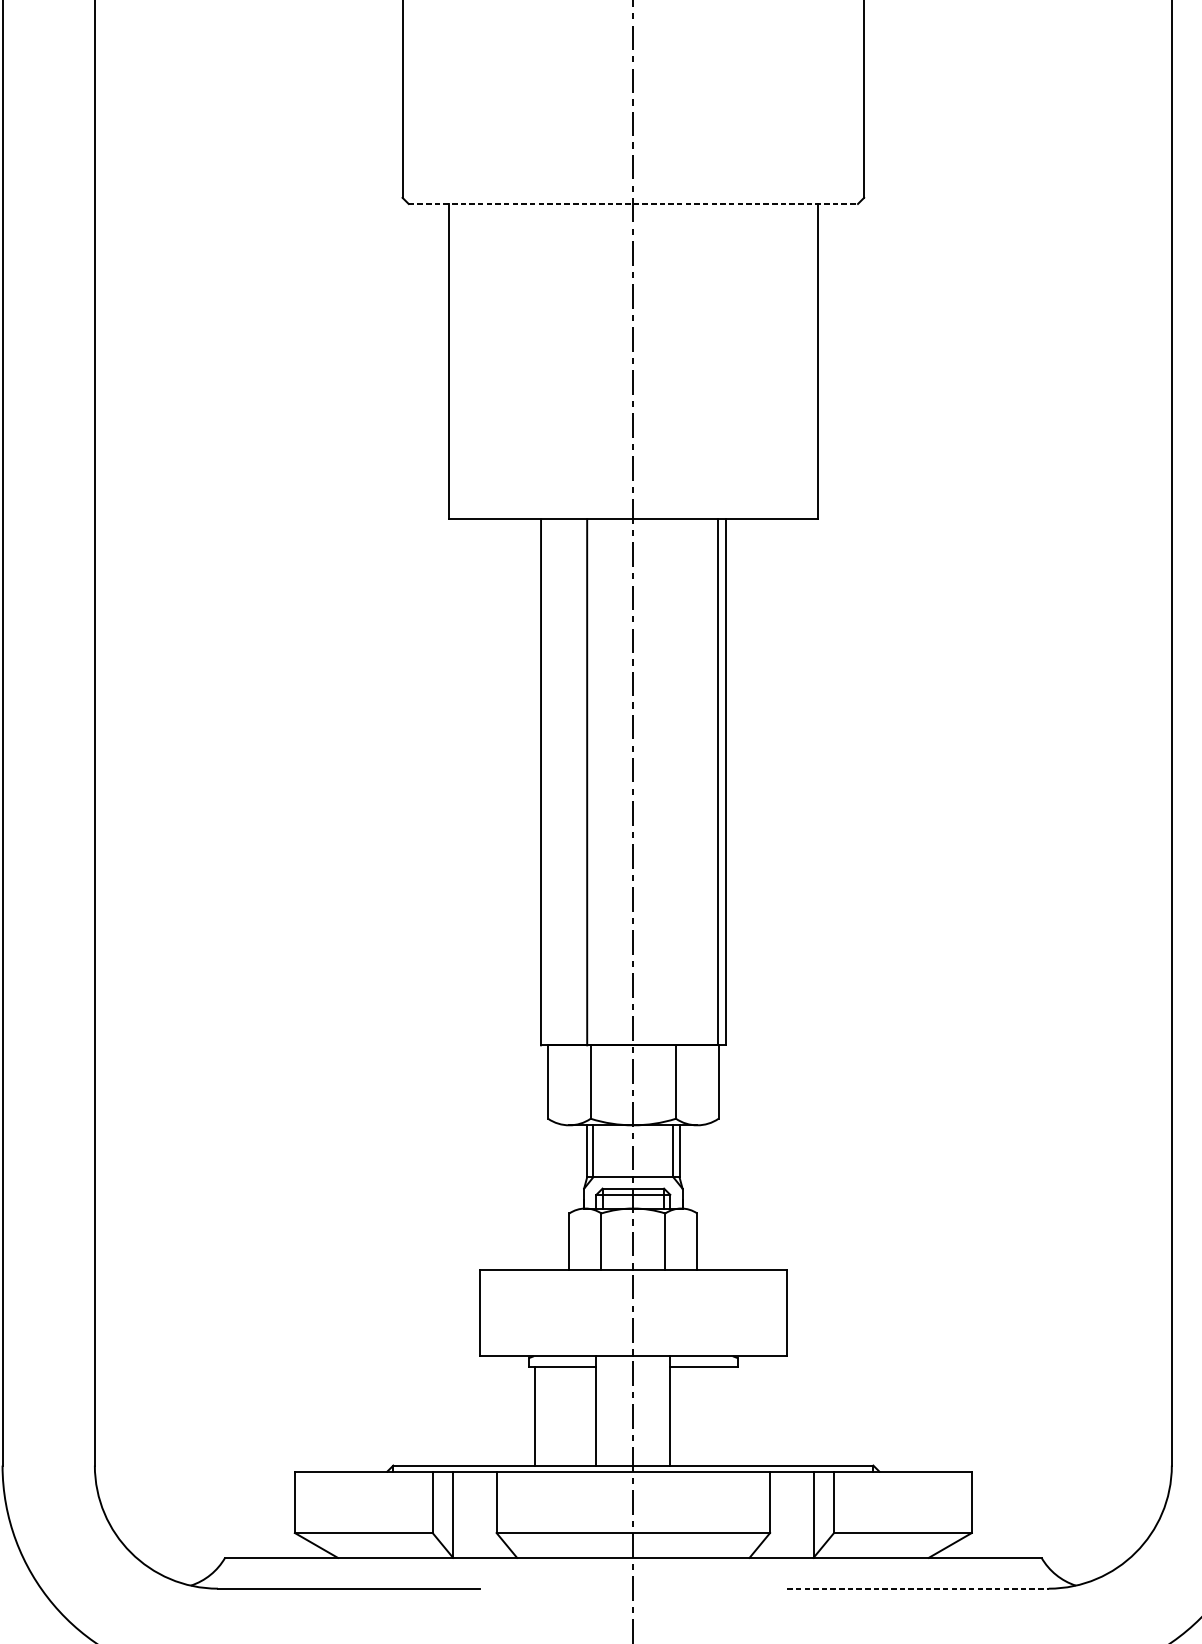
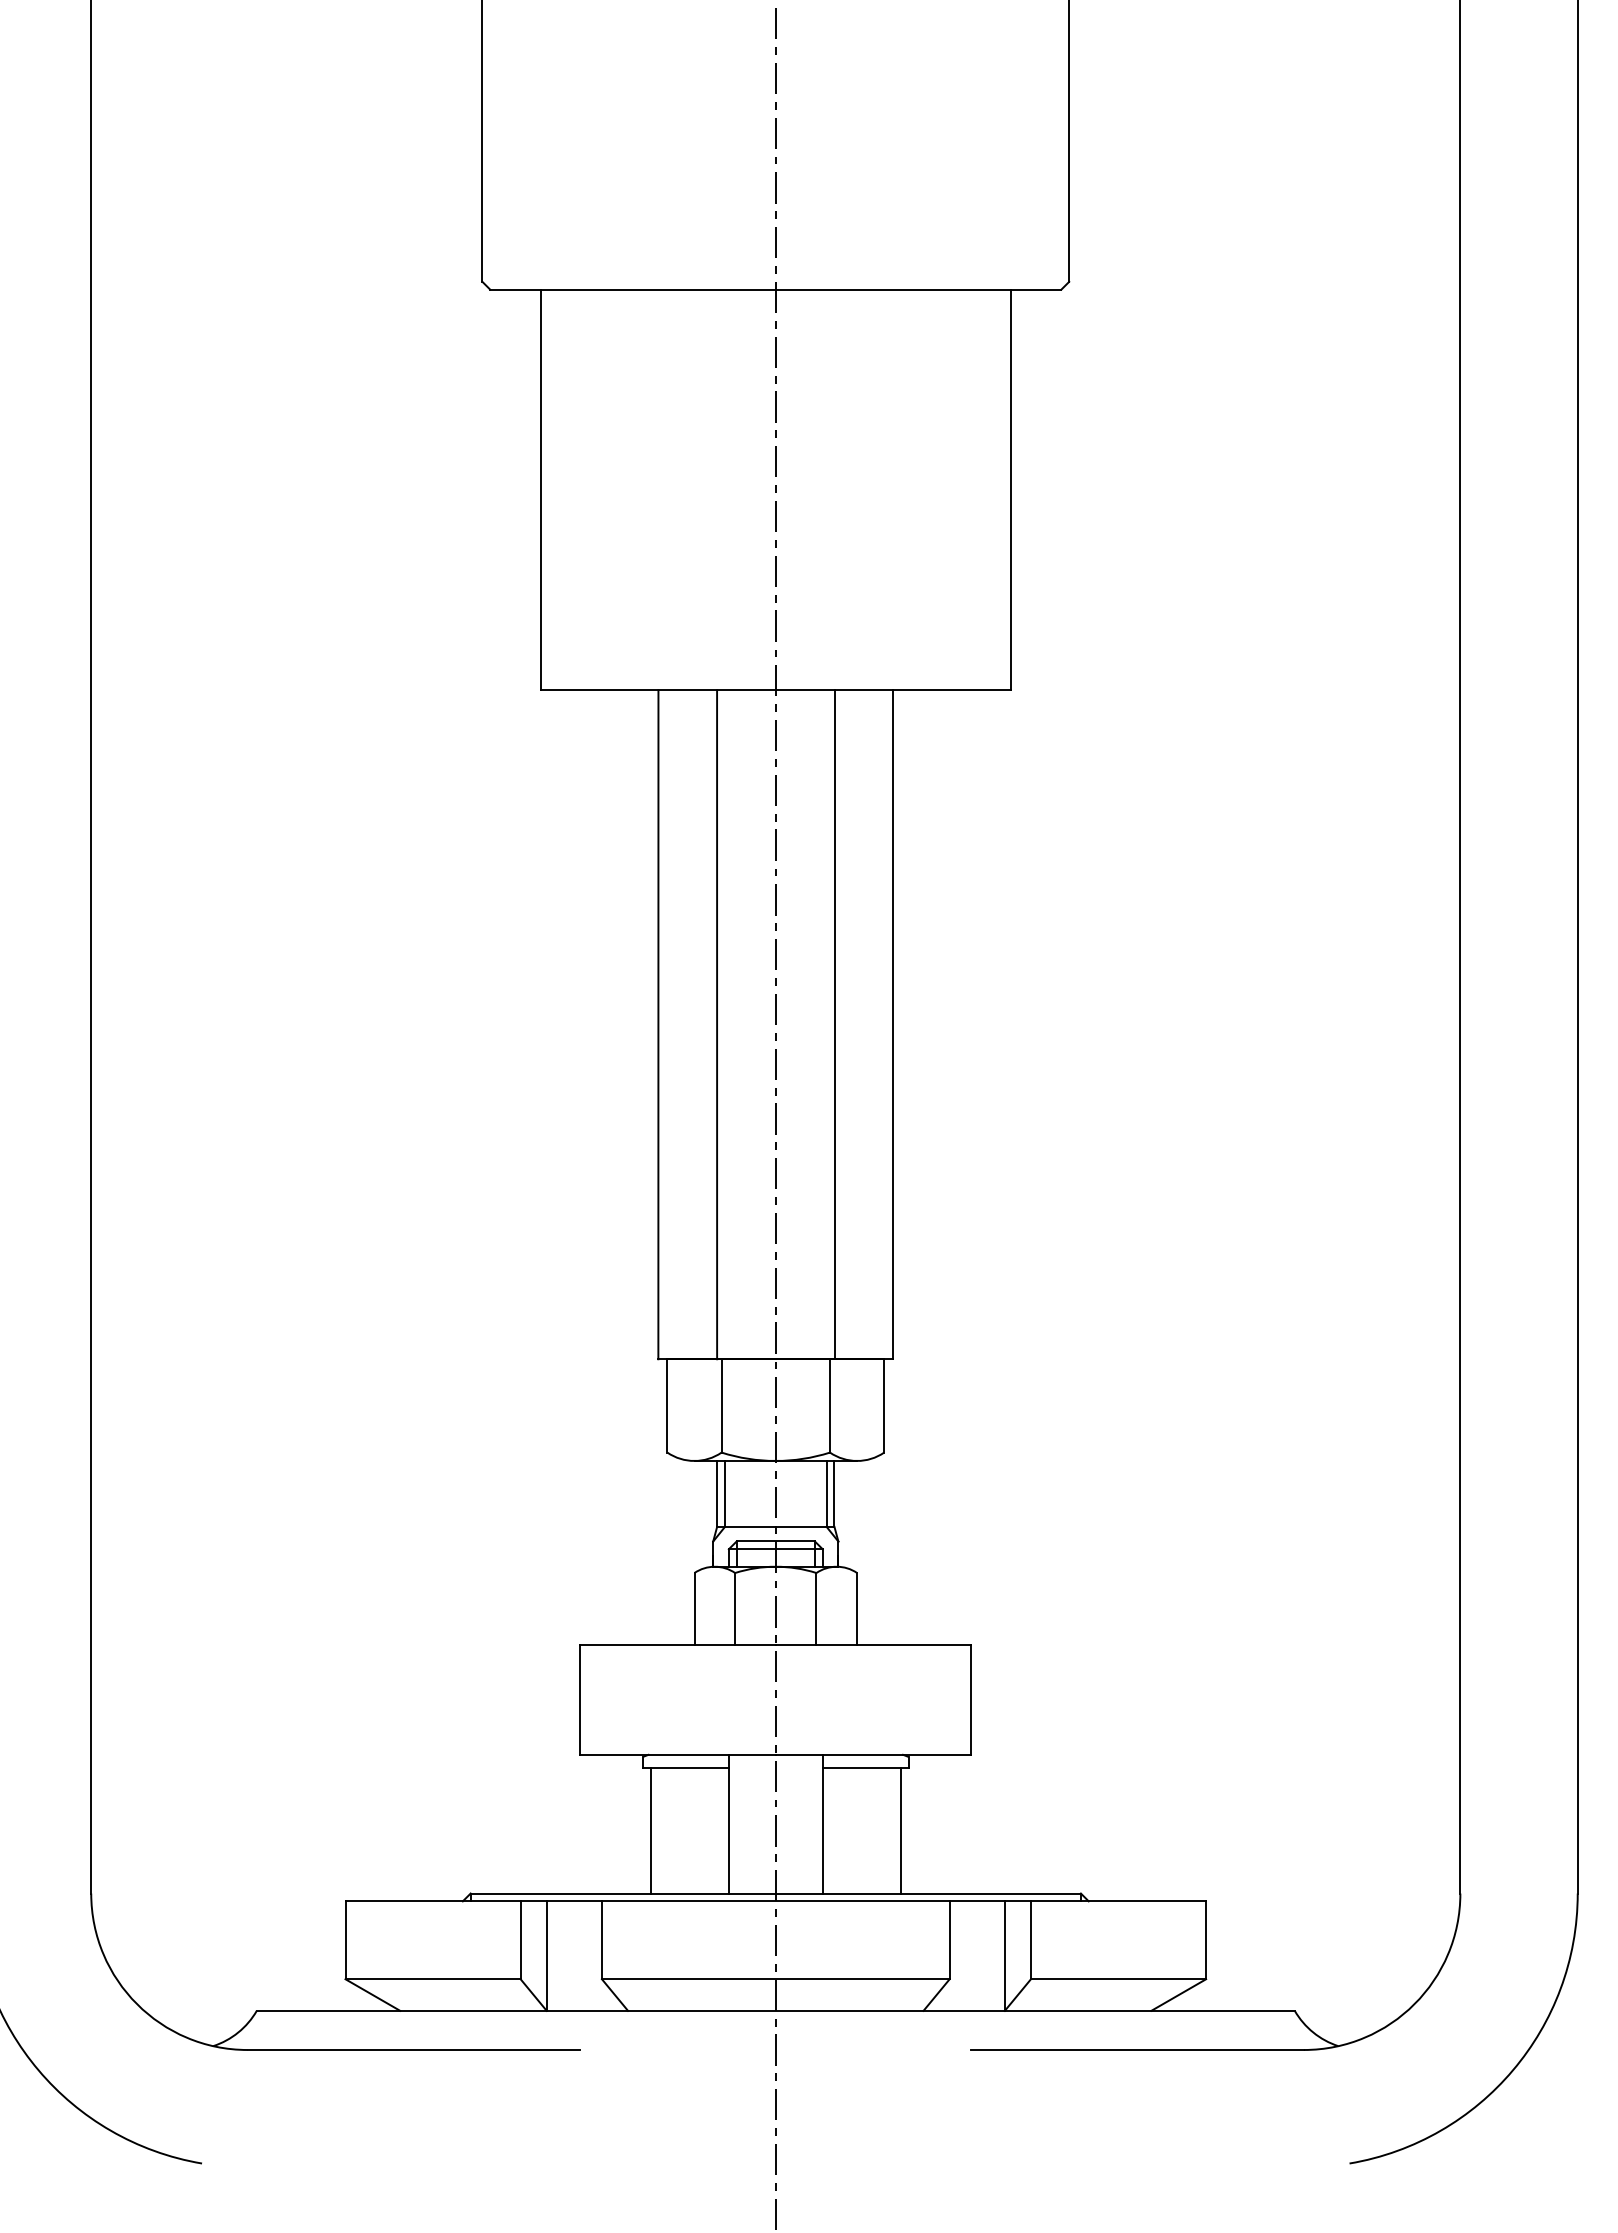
line: (633, 203) -> (775, 289), dashed -> solid
line: (718, 782) -> (834, 1024), moved
line: (731, 1416) -> (900, 1830), added
line: (918, 1589) -> (1138, 2050), dashed -> solid

